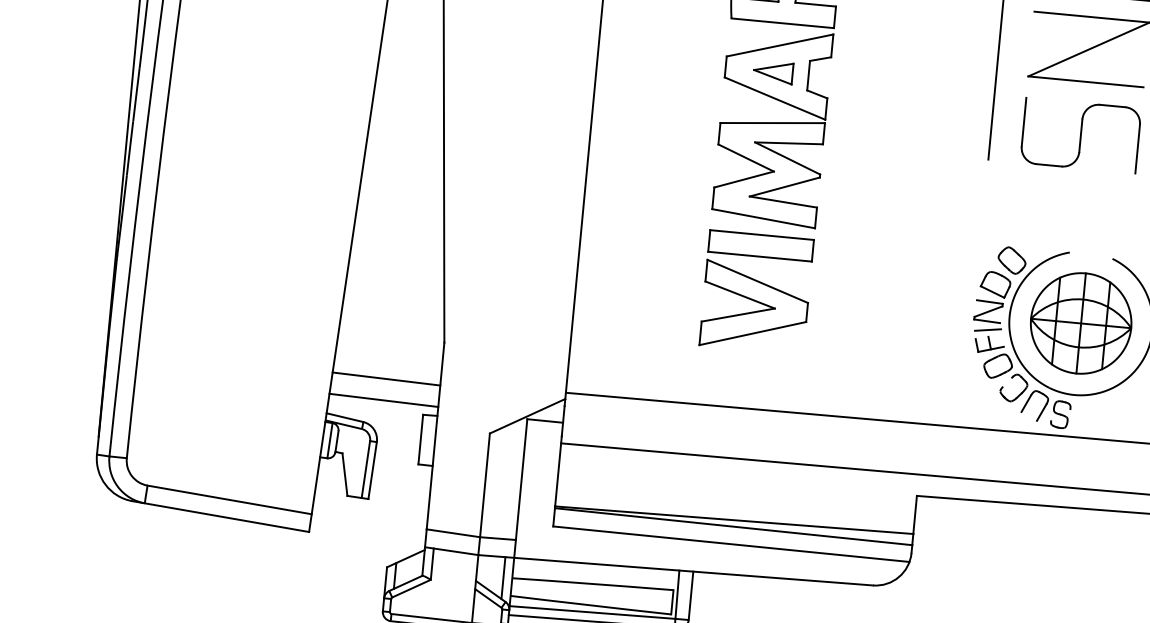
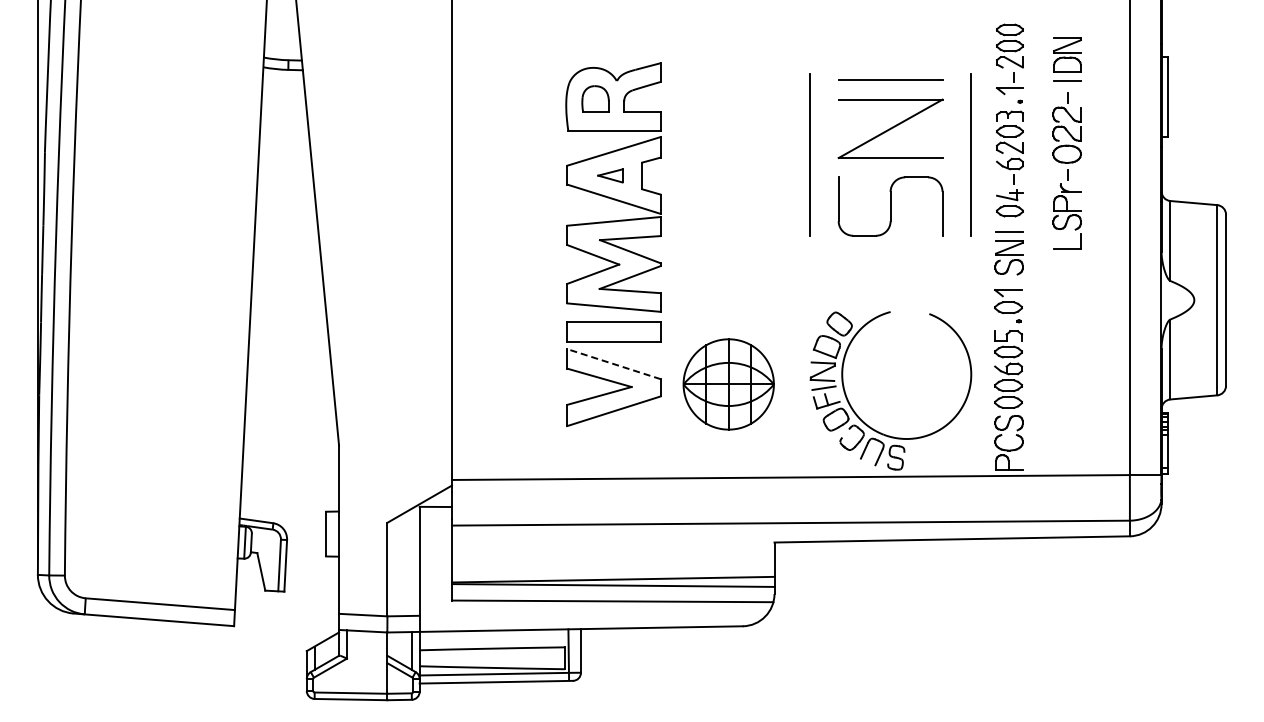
part: (773, 71) -> (610, 175), size x0.7
line: (757, 281) -> (613, 364), solid -> dashed
part: (1080, 323) -> (728, 384), moved
line: (386, 378) -> (290, 482), removed
line: (383, 399) -> (289, 501), removed

